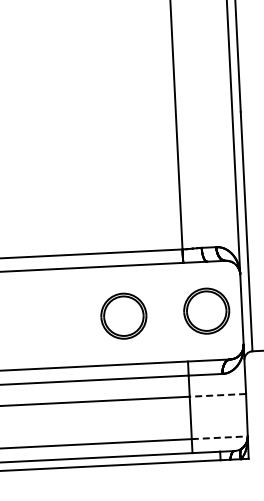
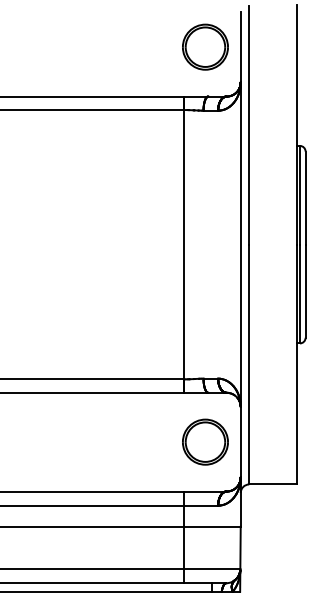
part: (123, 315) -> (122, 442), removed
line: (217, 395) -> (212, 526), dashed -> solid
line: (219, 438) -> (212, 569), dashed -> solid

